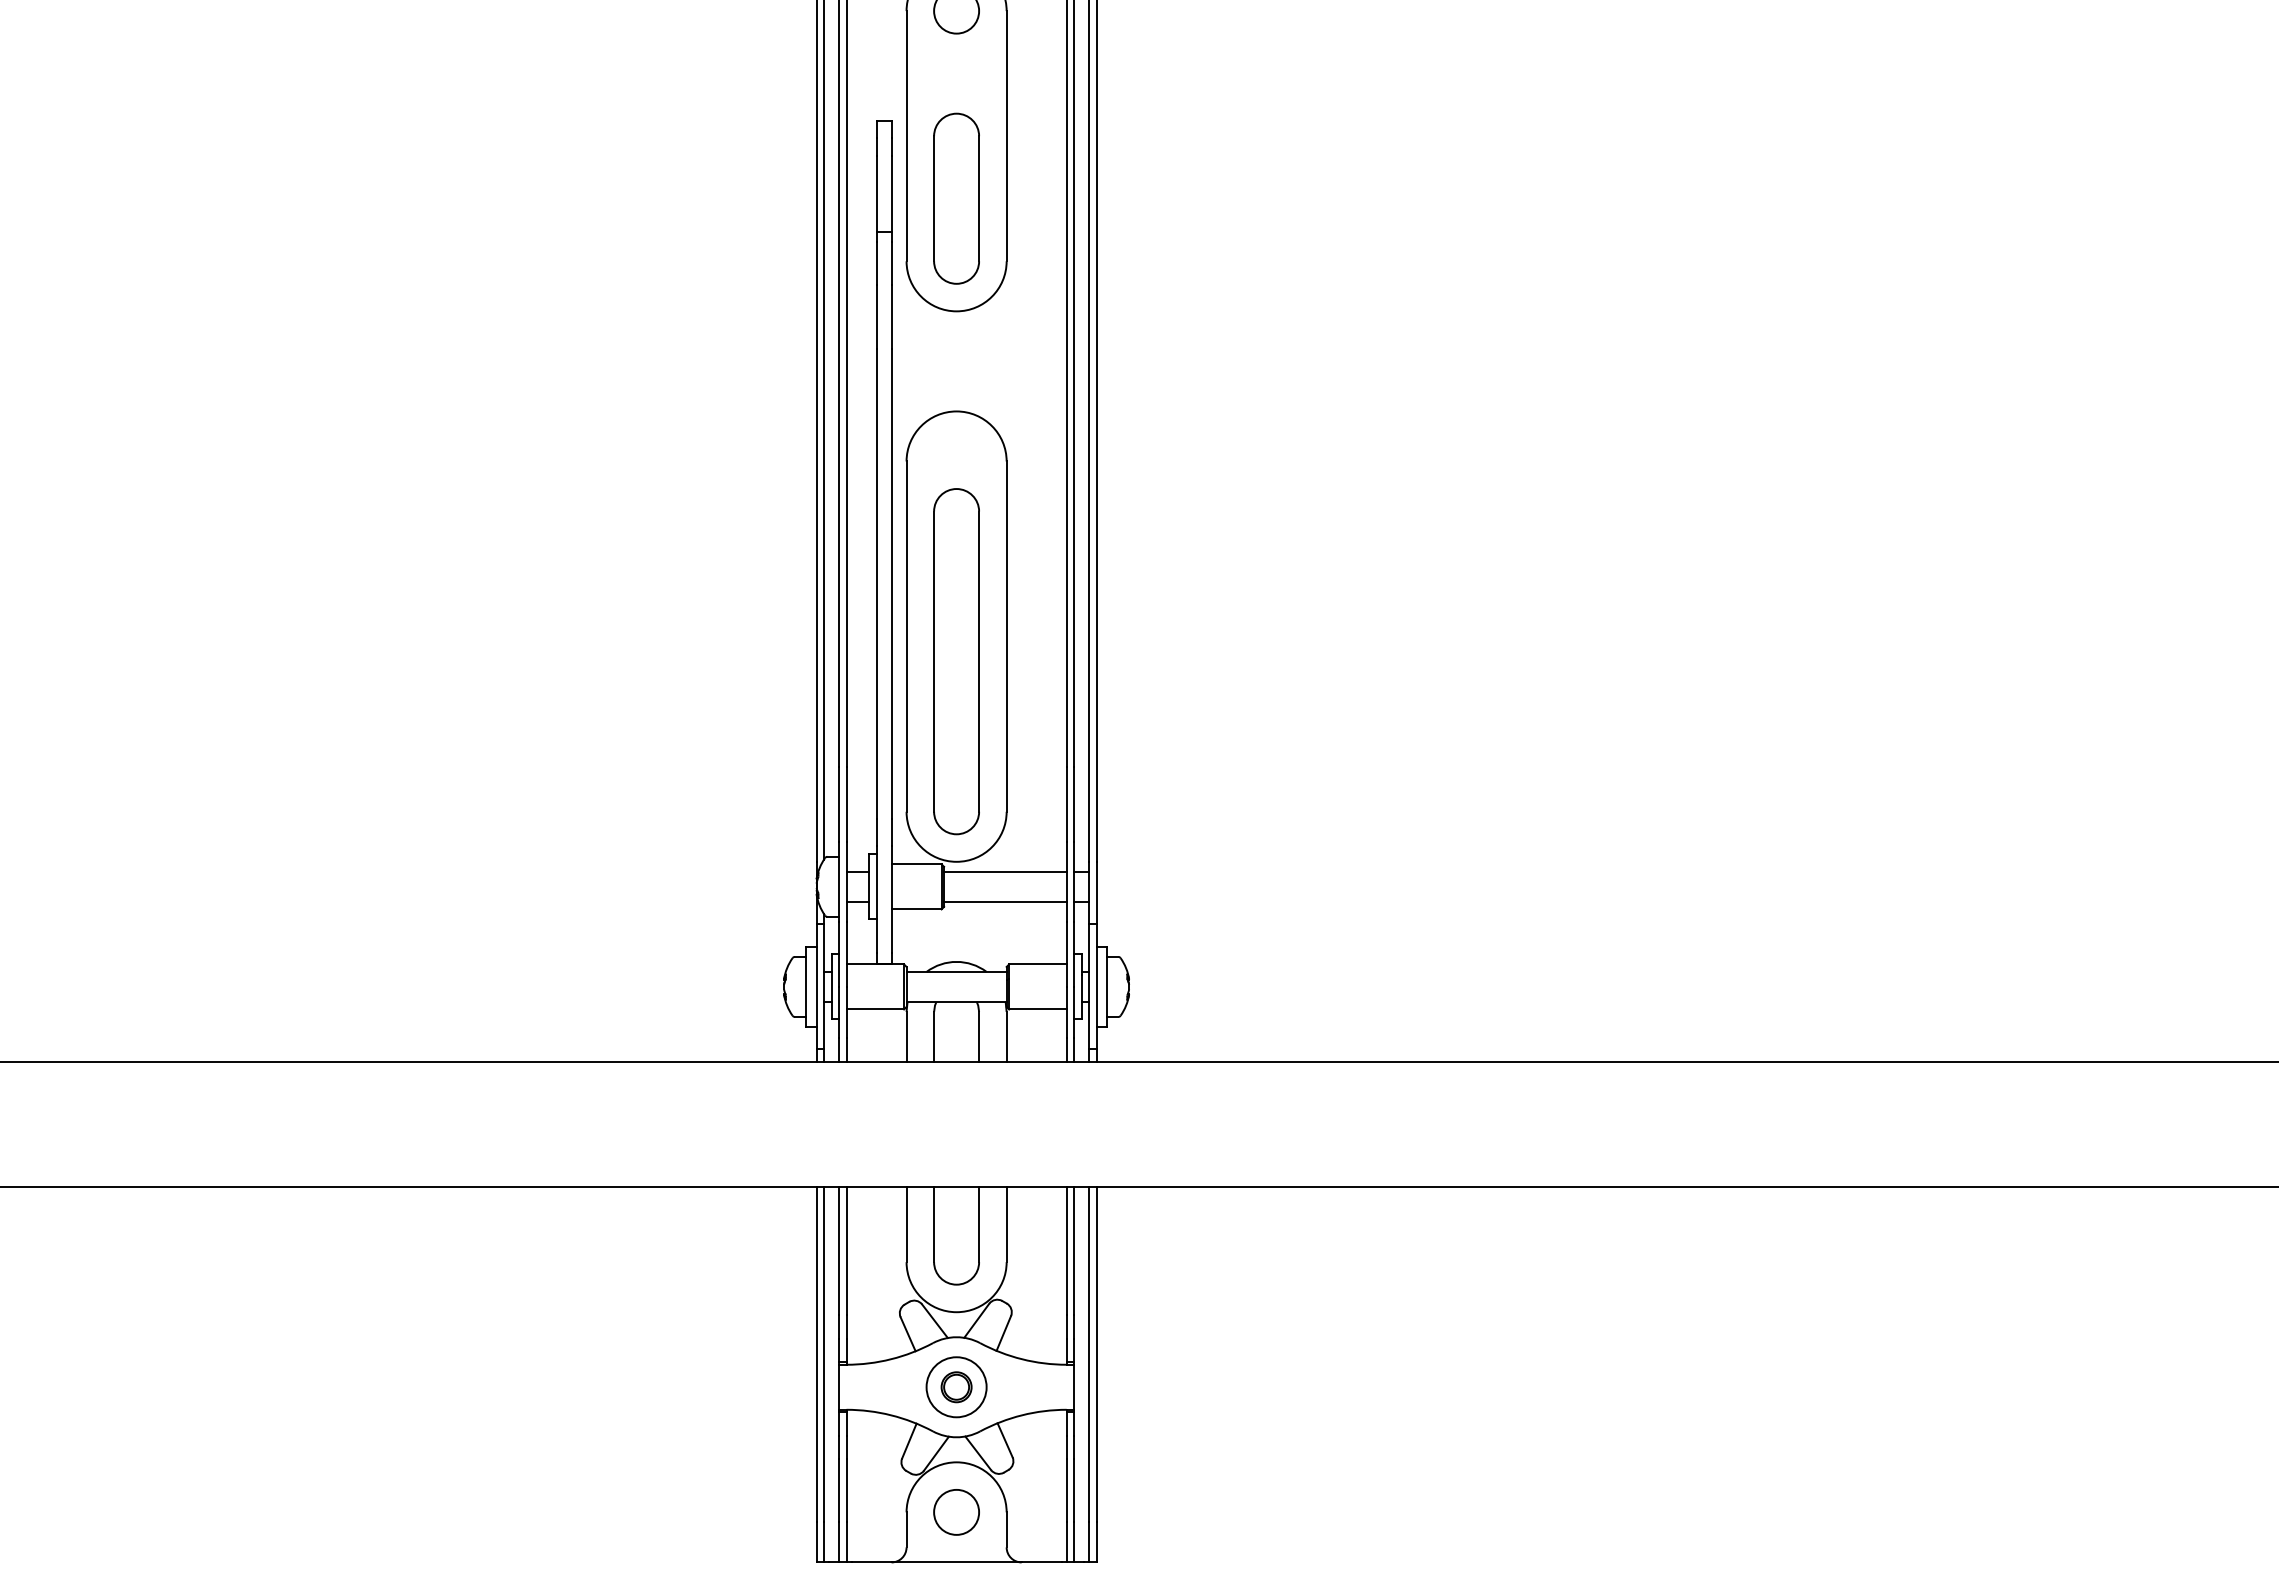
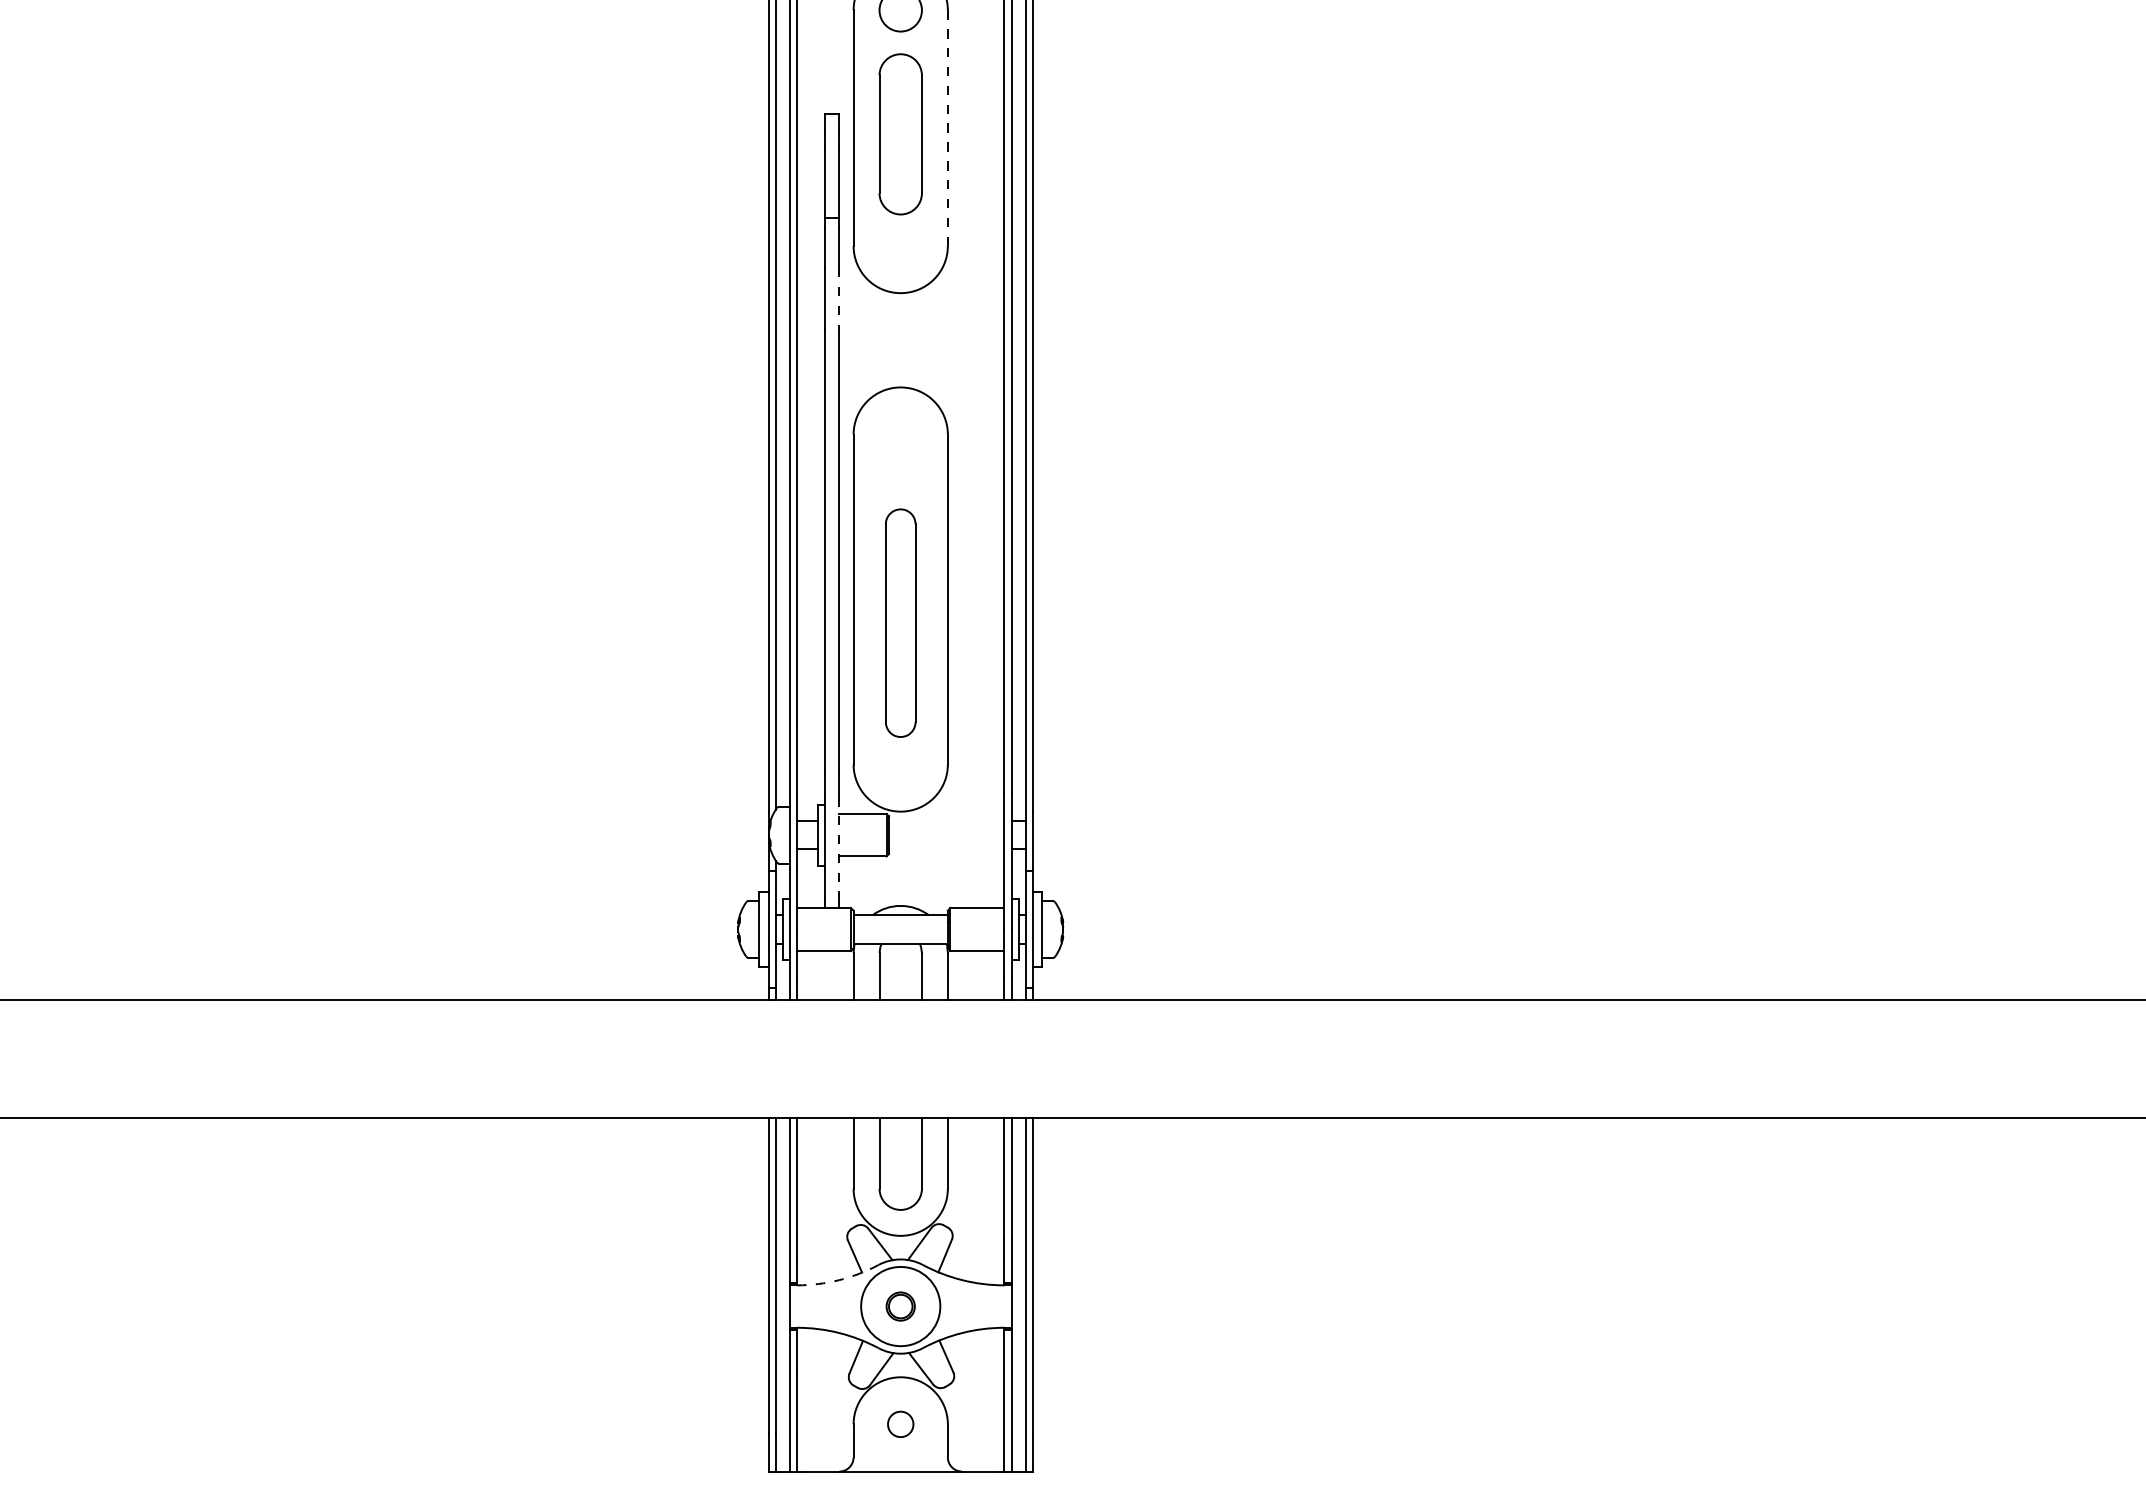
line: (1006, 136) -> (947, 128), solid -> dashed
part: (956, 198) -> (900, 134), moved
line: (891, 317) -> (839, 298), solid -> dashed
part: (956, 661) -> (900, 622), size x0.7
line: (1005, 871) -> (946, 820), removed
line: (891, 900) -> (839, 848), solid -> dashed
line: (1005, 901) -> (946, 849), removed
arc: (891, 1359) -> (839, 1280), solid -> dashed
circle: (956, 1387) -> (900, 1306), size x1.4
circle: (956, 1511) -> (900, 1423), size x0.6

